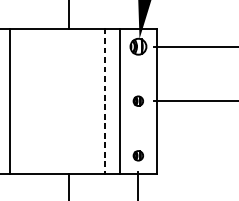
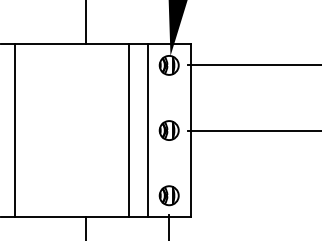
line: (104, 101) -> (128, 130), dashed -> solid
part: (137, 101) -> (168, 130), size x1.67
part: (137, 155) -> (168, 195), size x1.67

